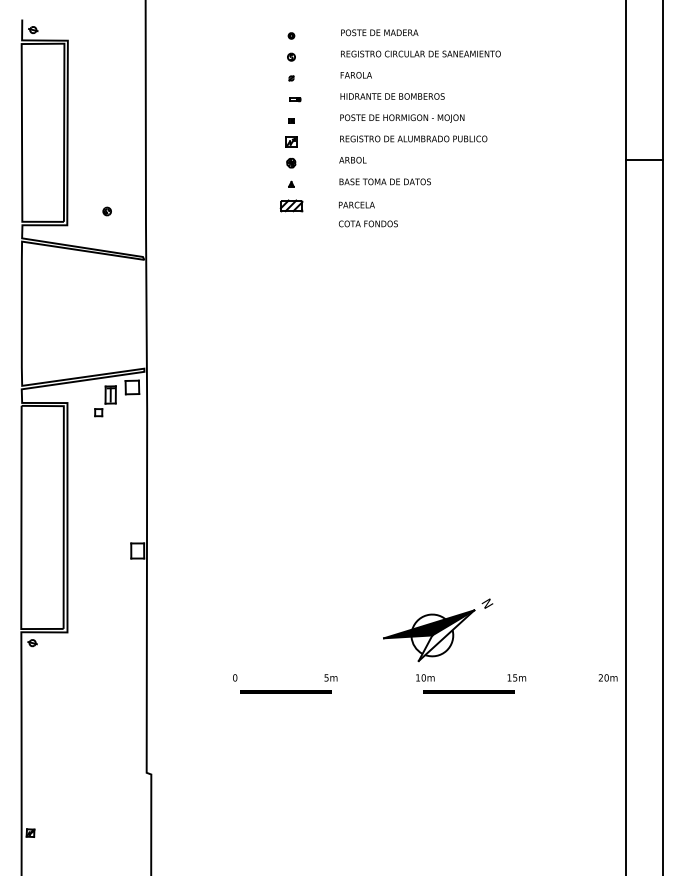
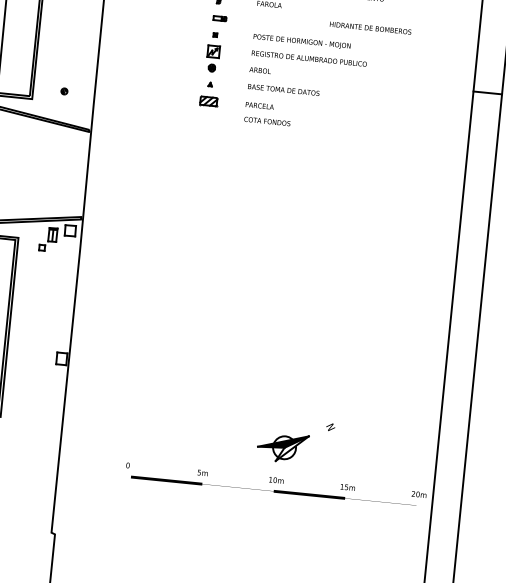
text: (392, 96) -> (370, 28), moved
part: (295, 99) -> (220, 18), size x1.6
part: (291, 141) -> (213, 51), size x1.4
part: (429, 635) -> (283, 447), size x0.7

